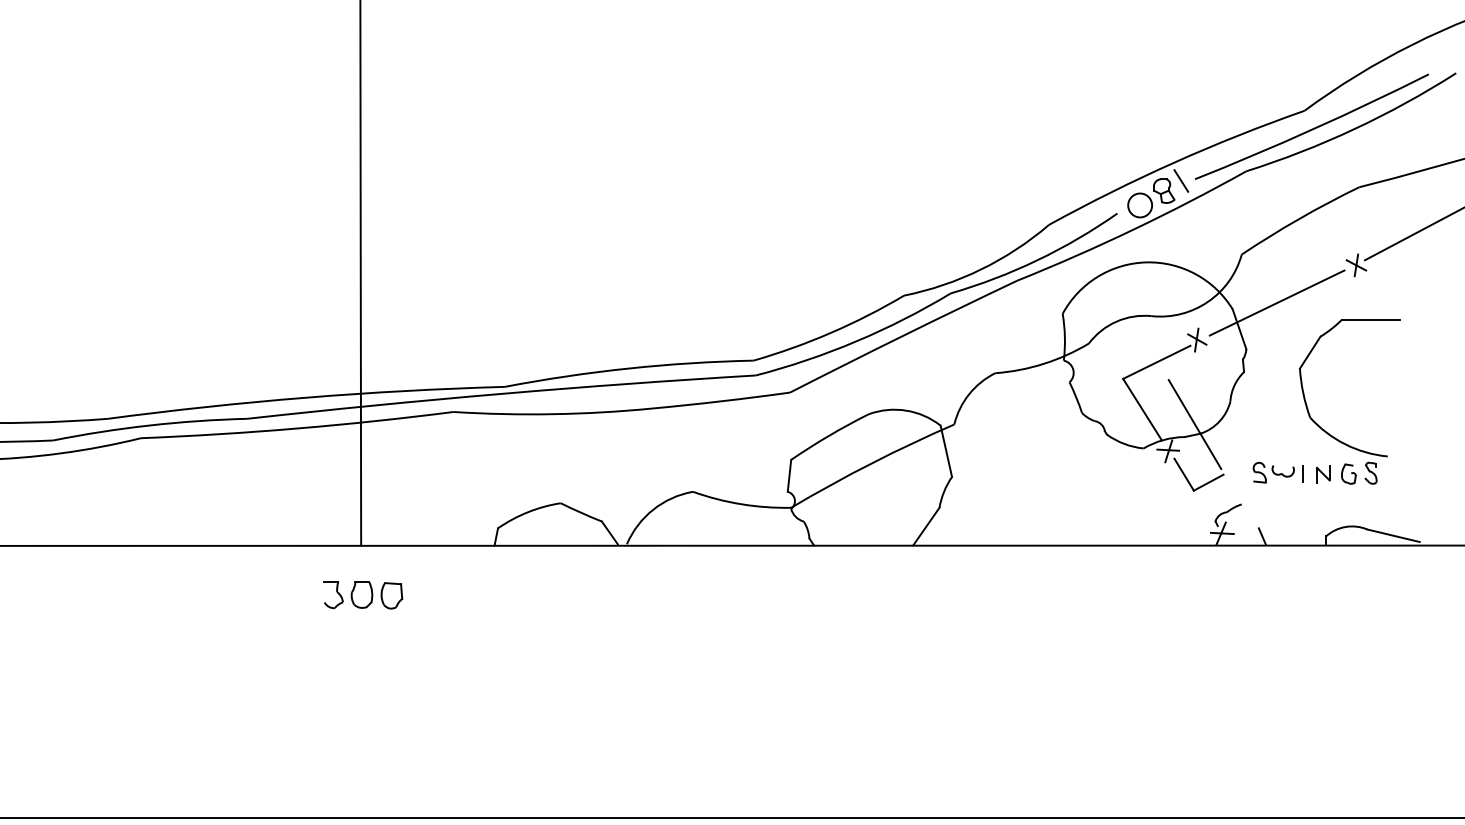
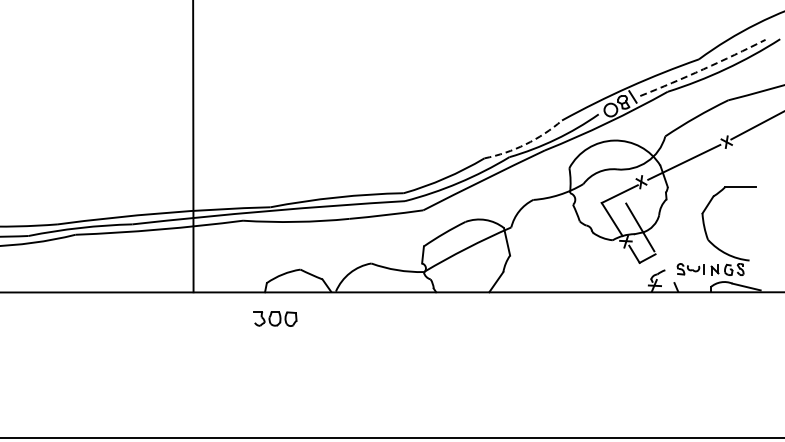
arc: (1313, 129) -> (703, 69), solid -> dashed
arc: (980, 269) -> (525, 144), solid -> dashed
part: (1309, 407) -> (707, 234), moved
part: (362, 594) -> (275, 318), moved

